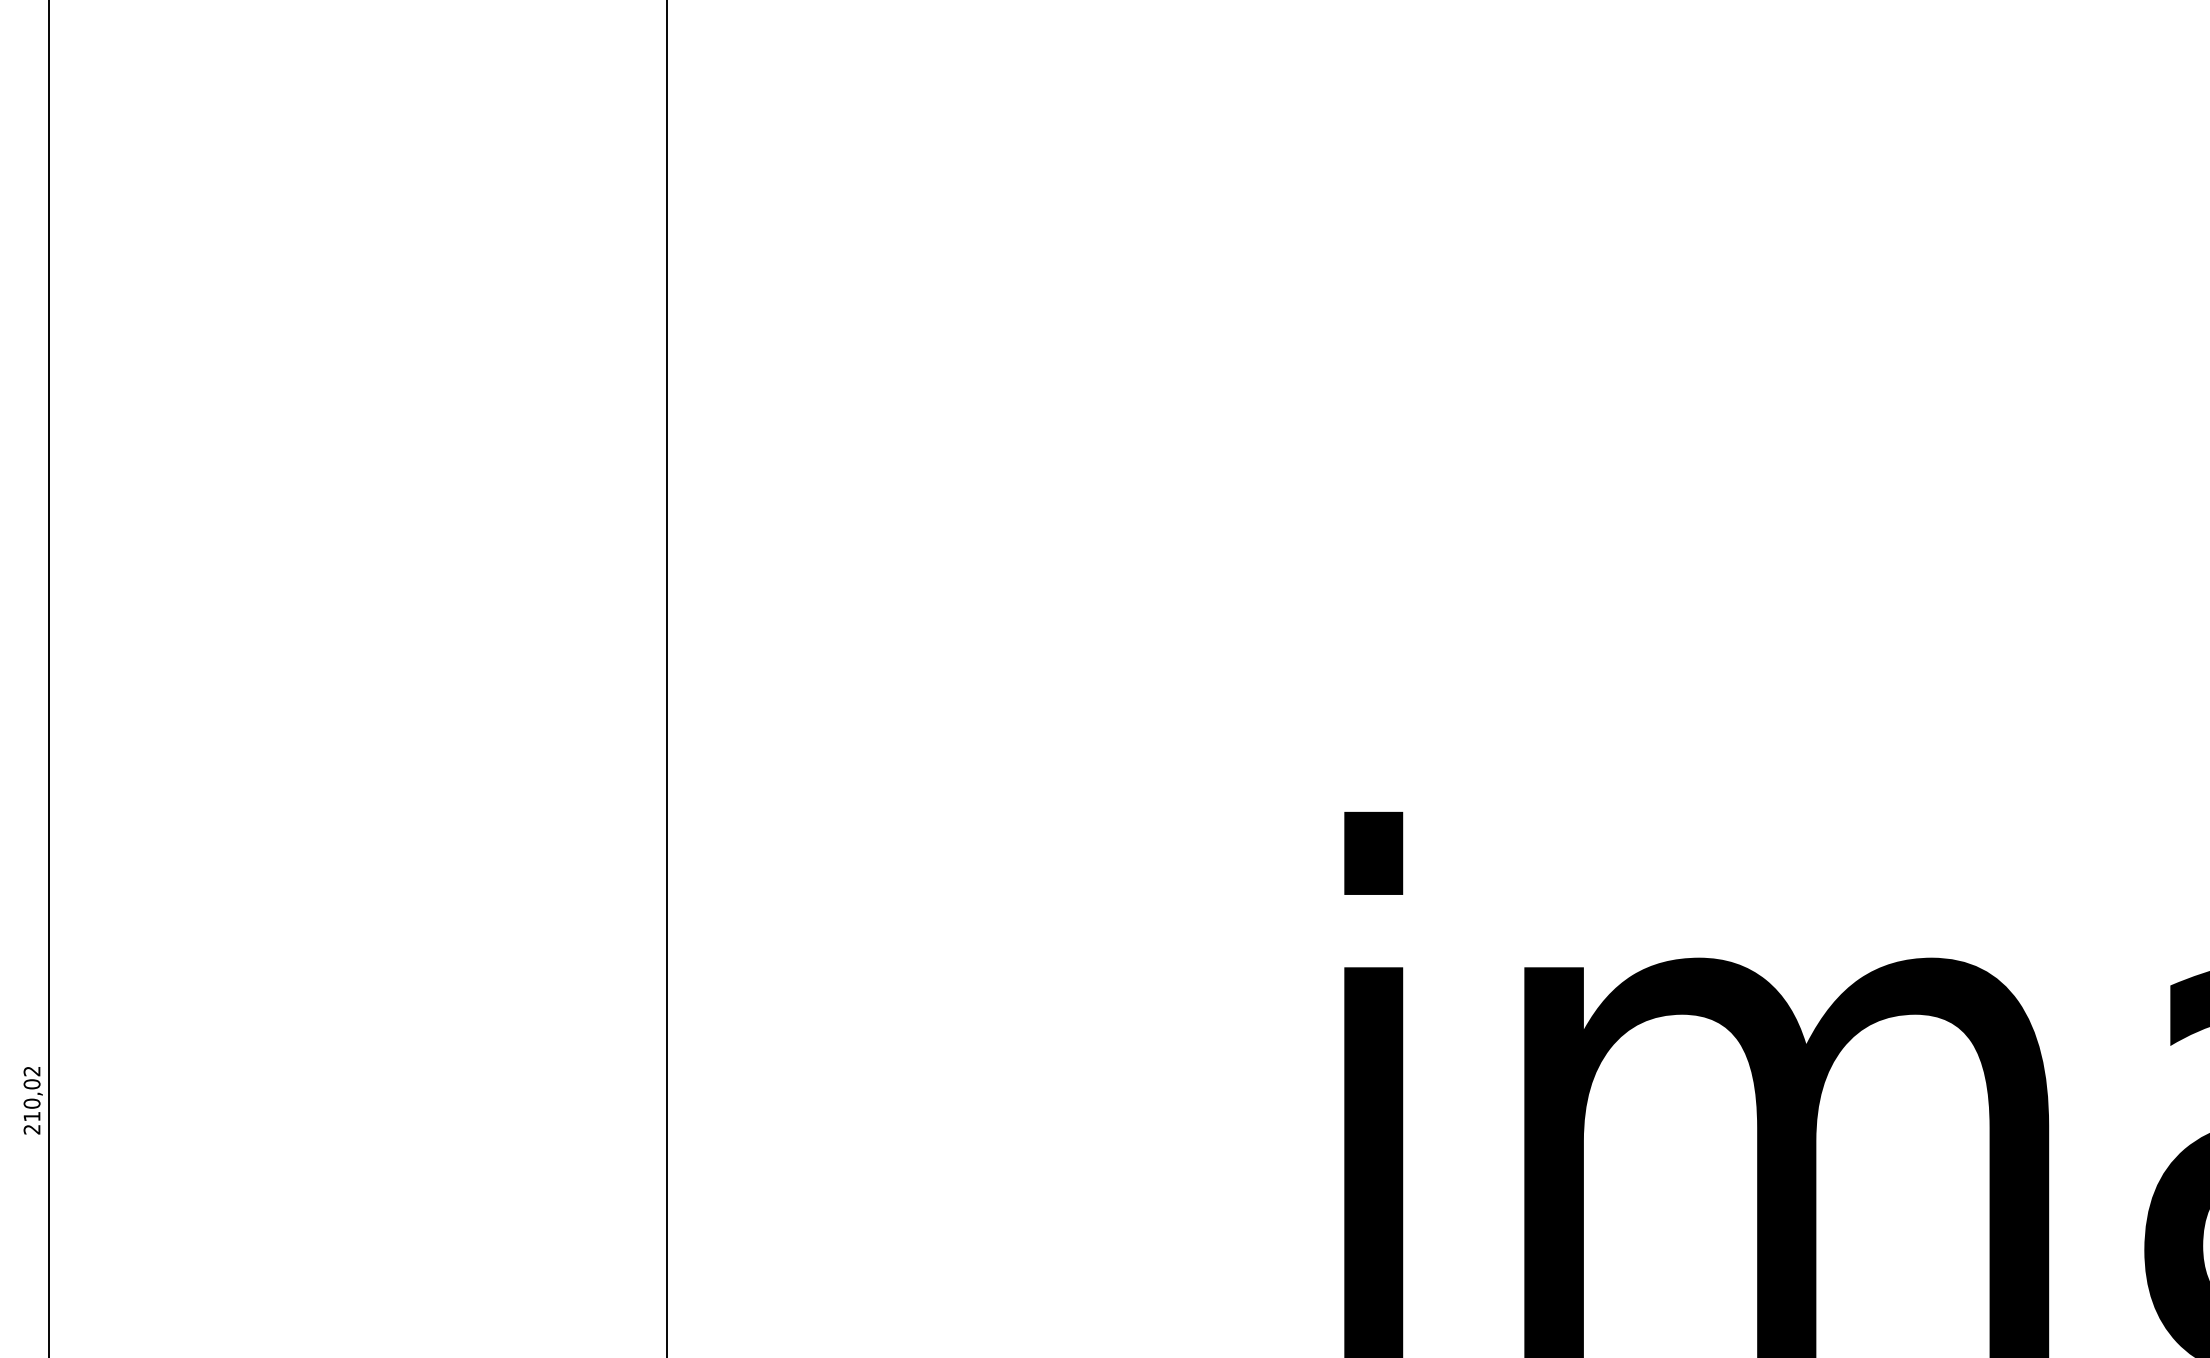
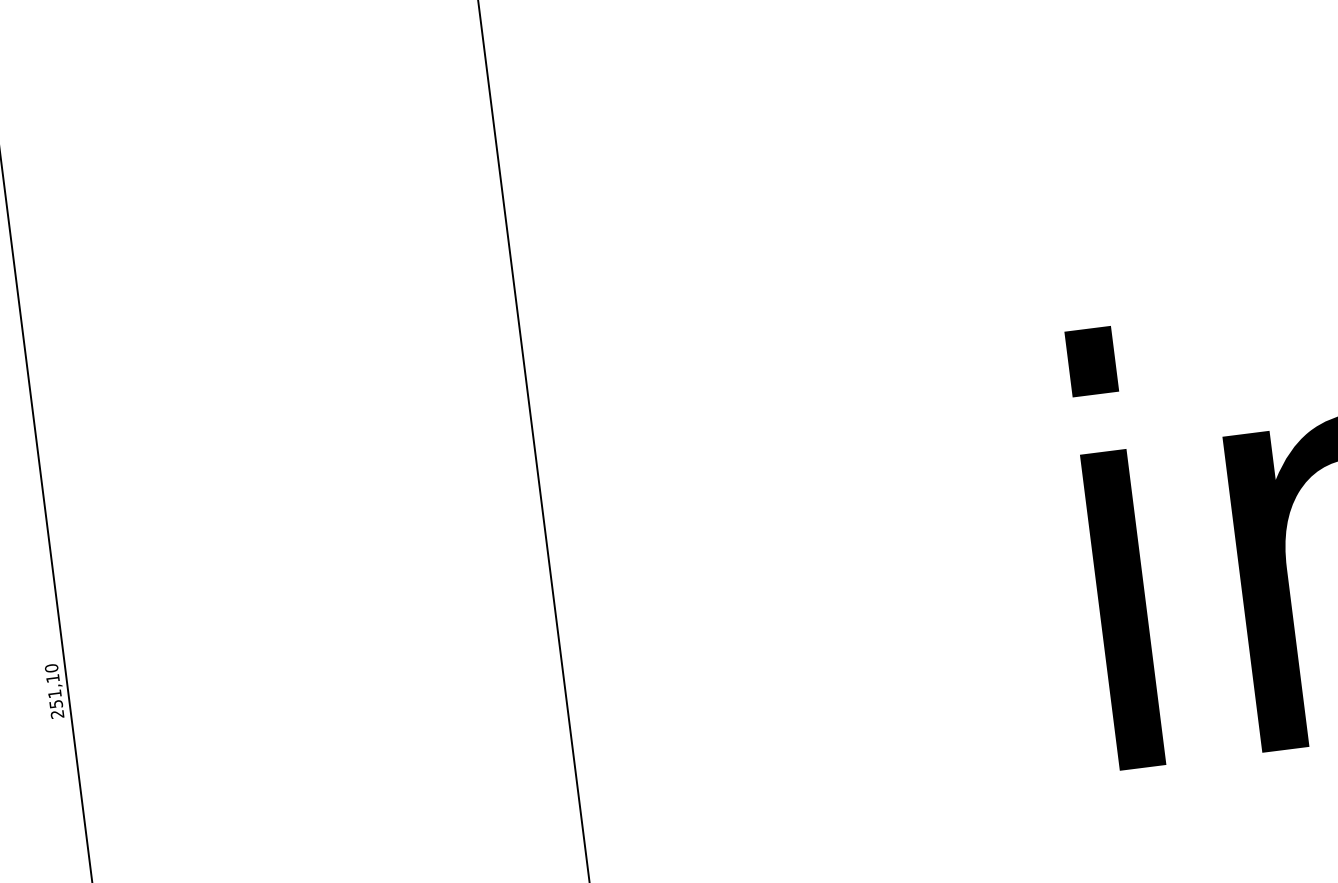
text: (31, 1093) -> (53, 685), 210,02 -> 251,10

